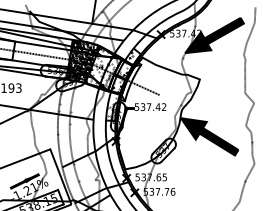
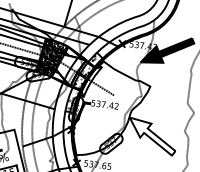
hatch: (103, 68) -> (69, 66), removed
fill: (209, 136) -> (152, 136), removed

